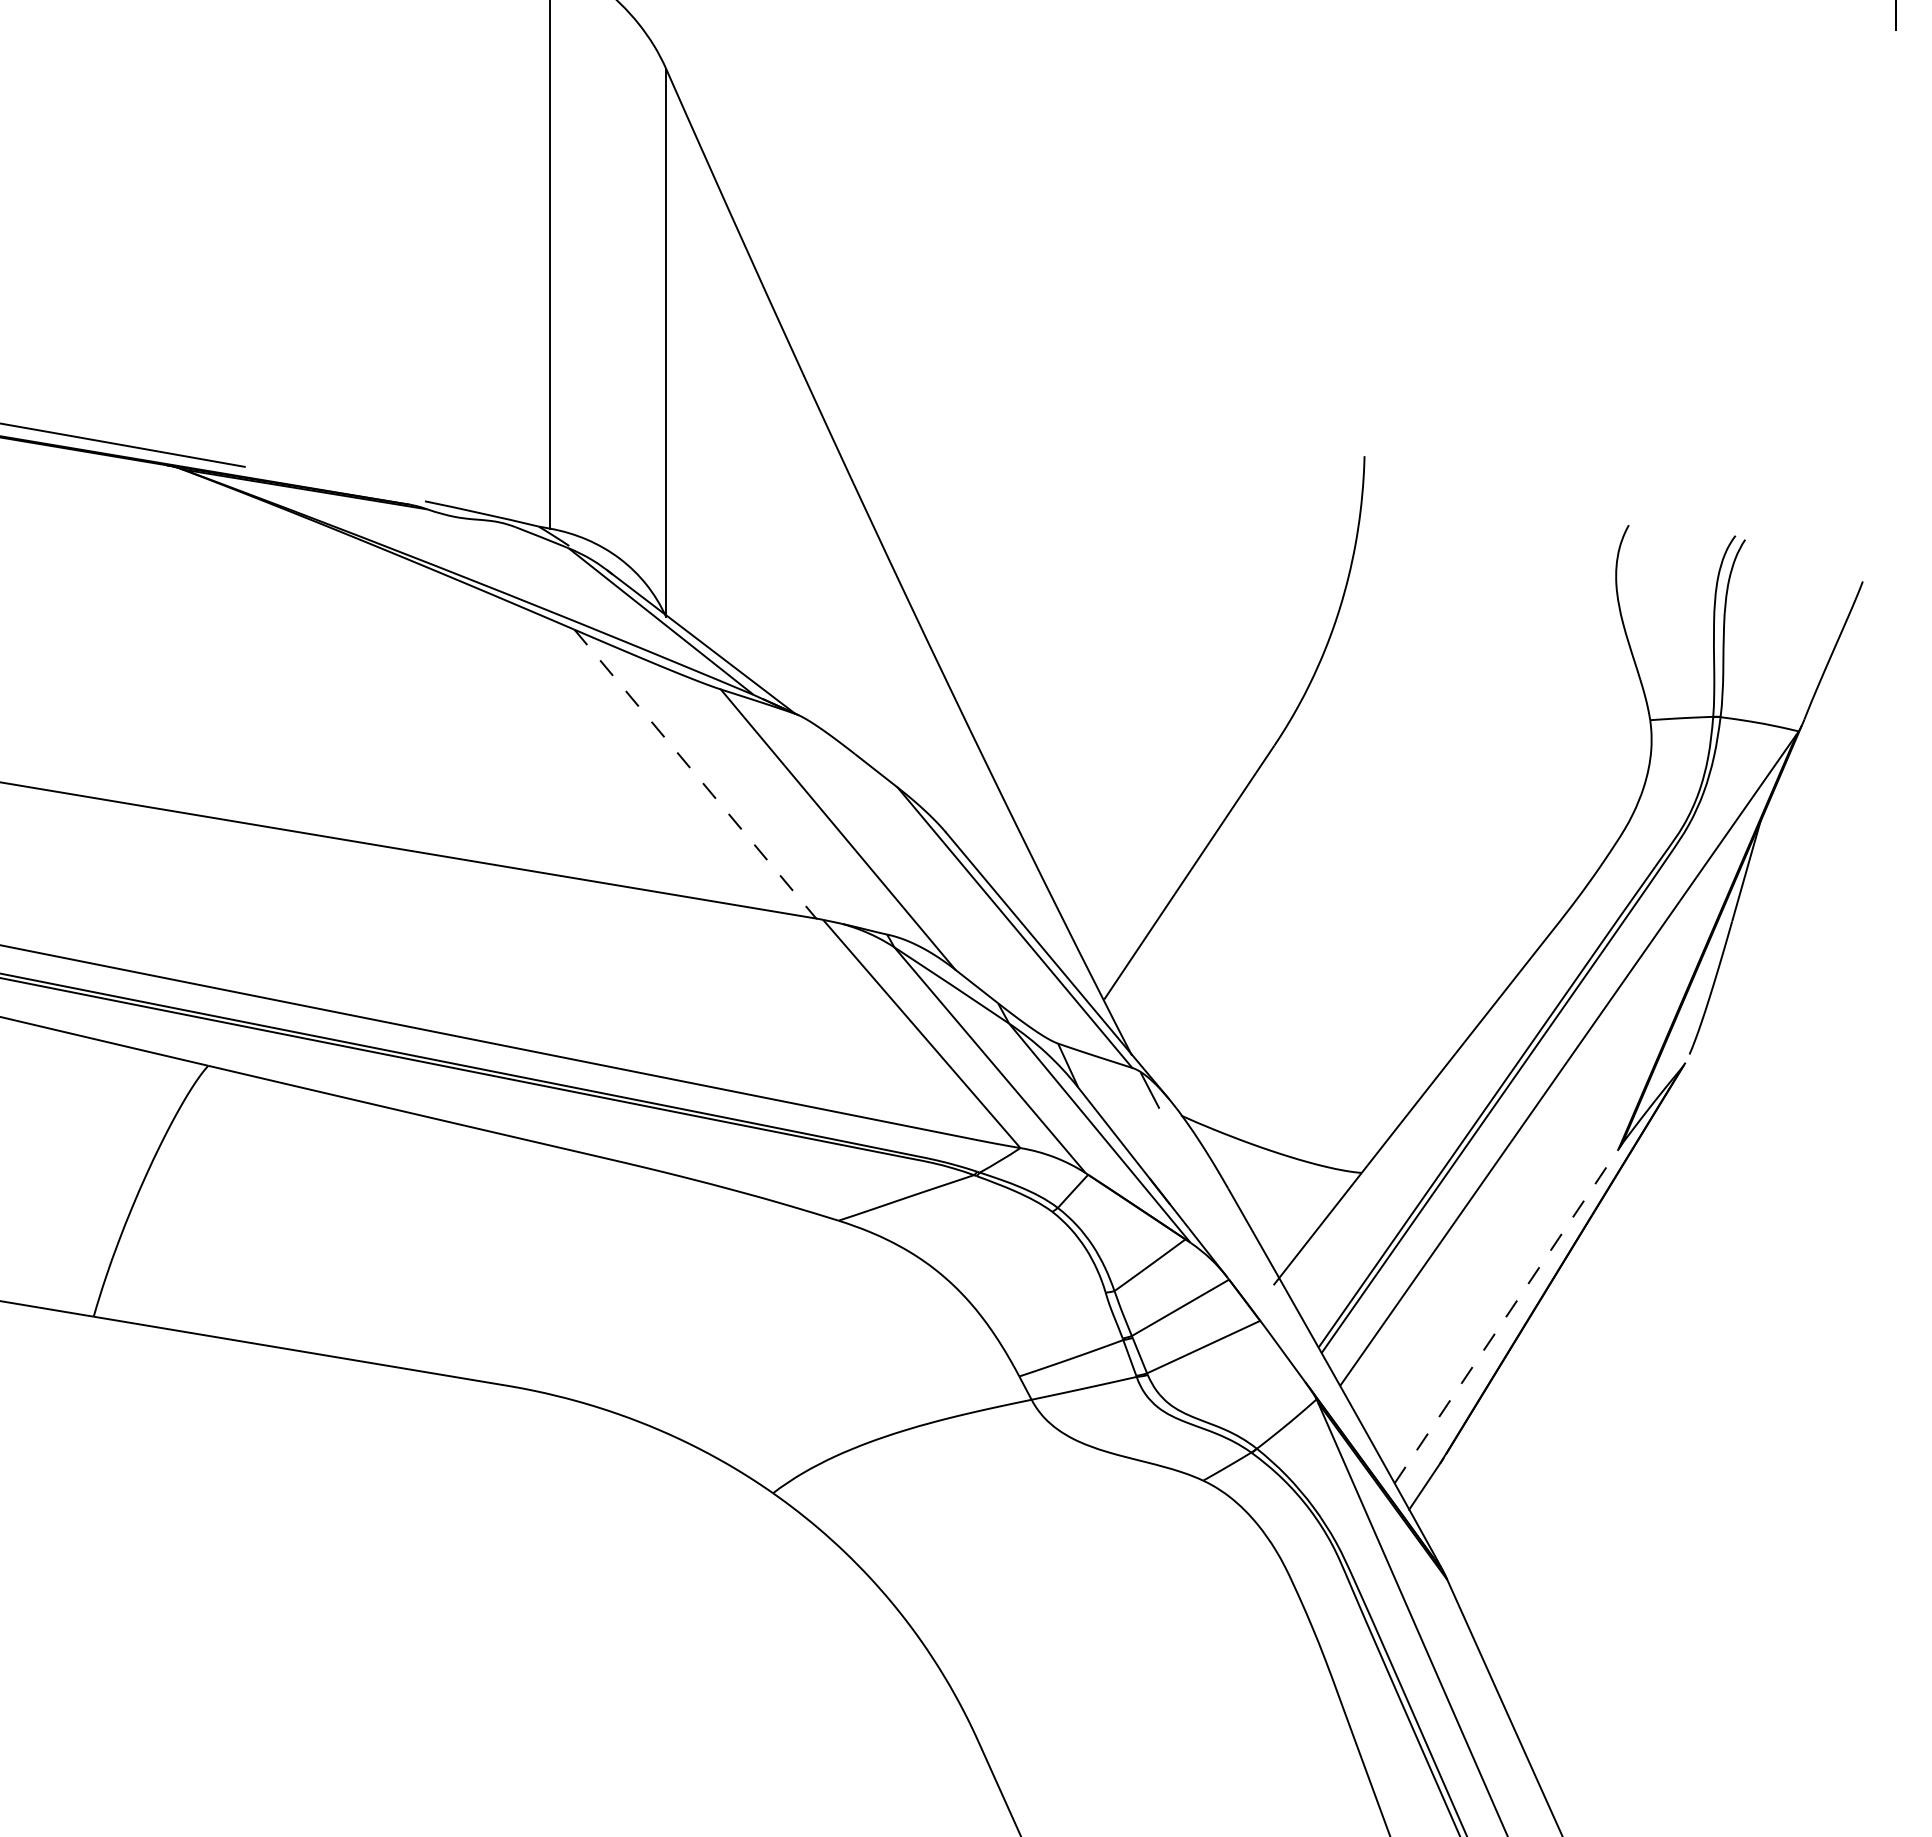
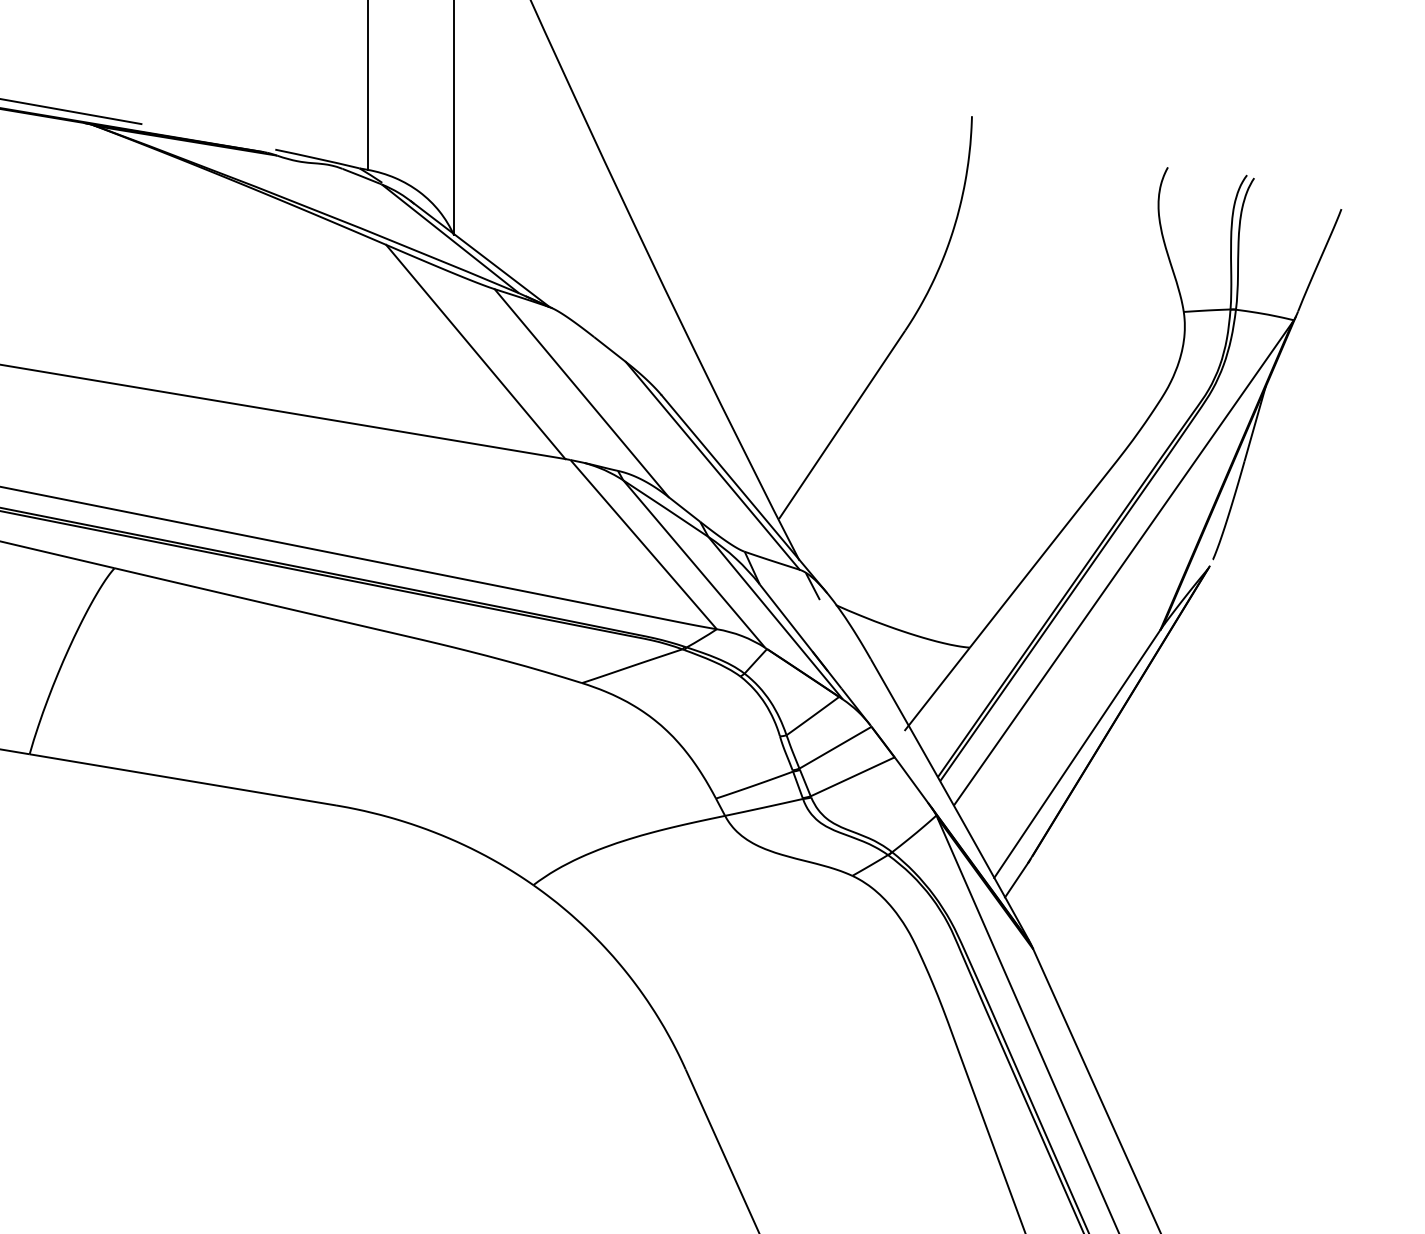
line: (695, 774) -> (475, 352), dashed -> solid
line: (1506, 1316) -> (1077, 754), dashed -> solid

